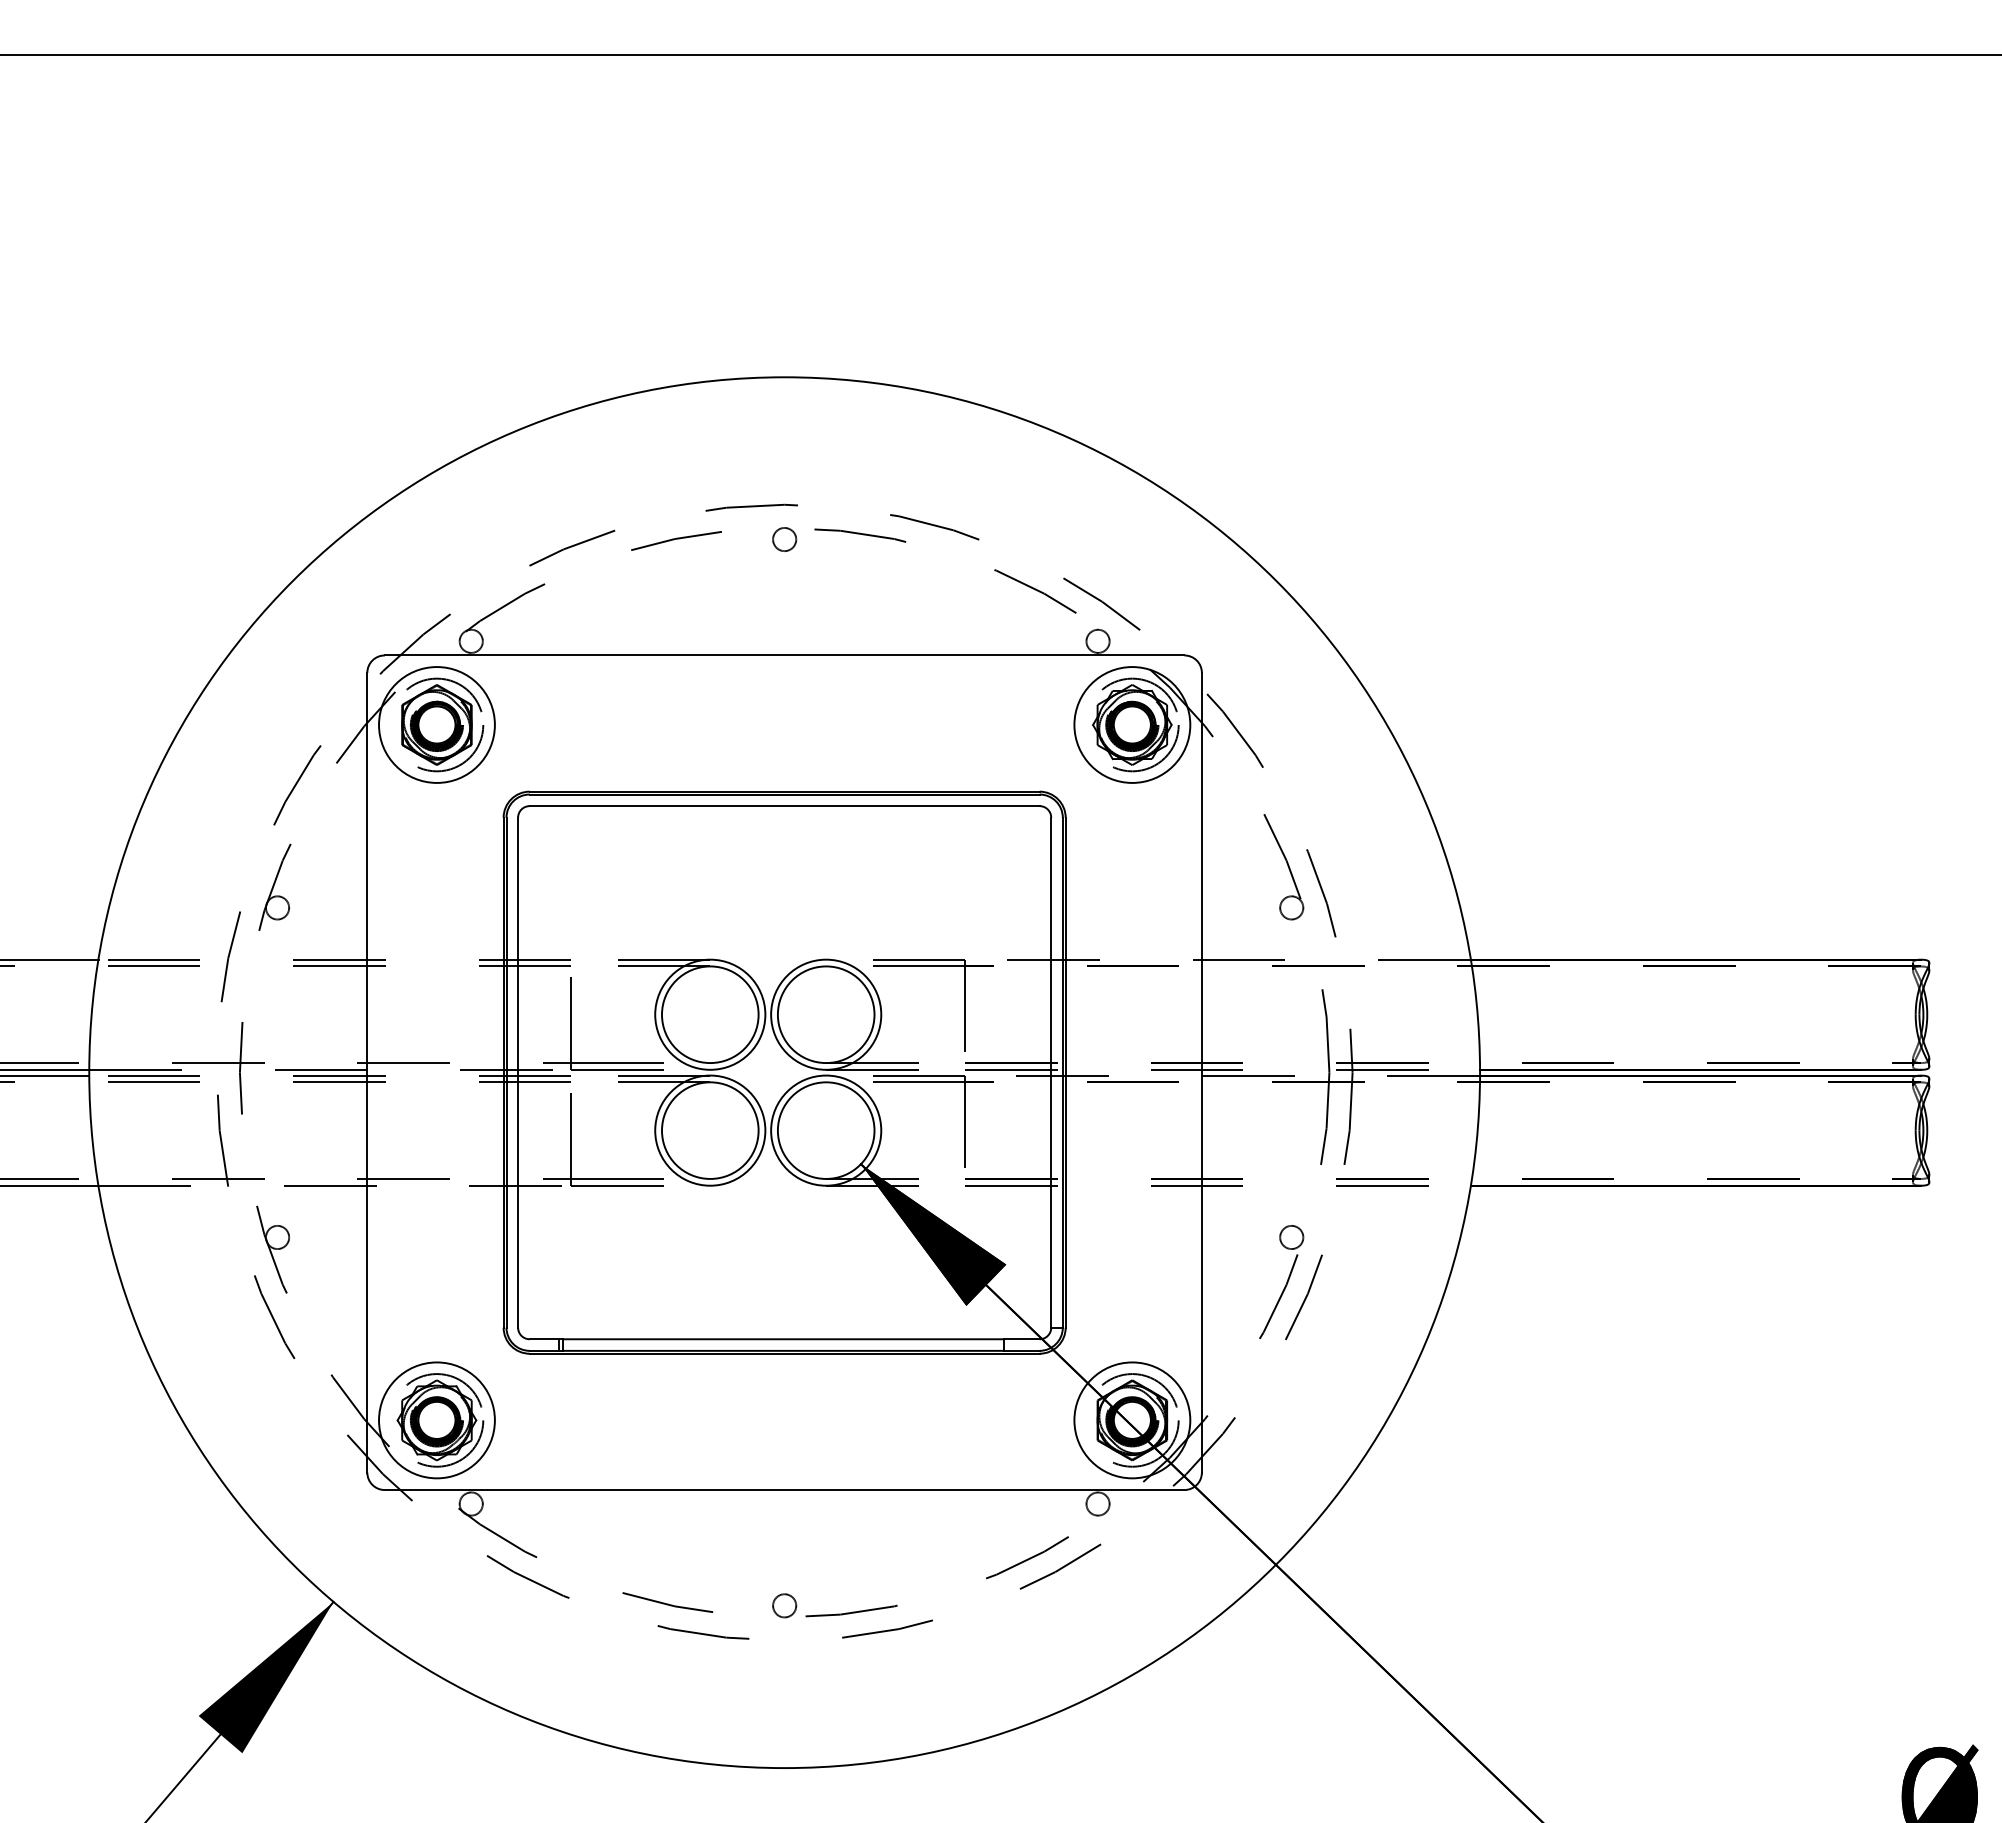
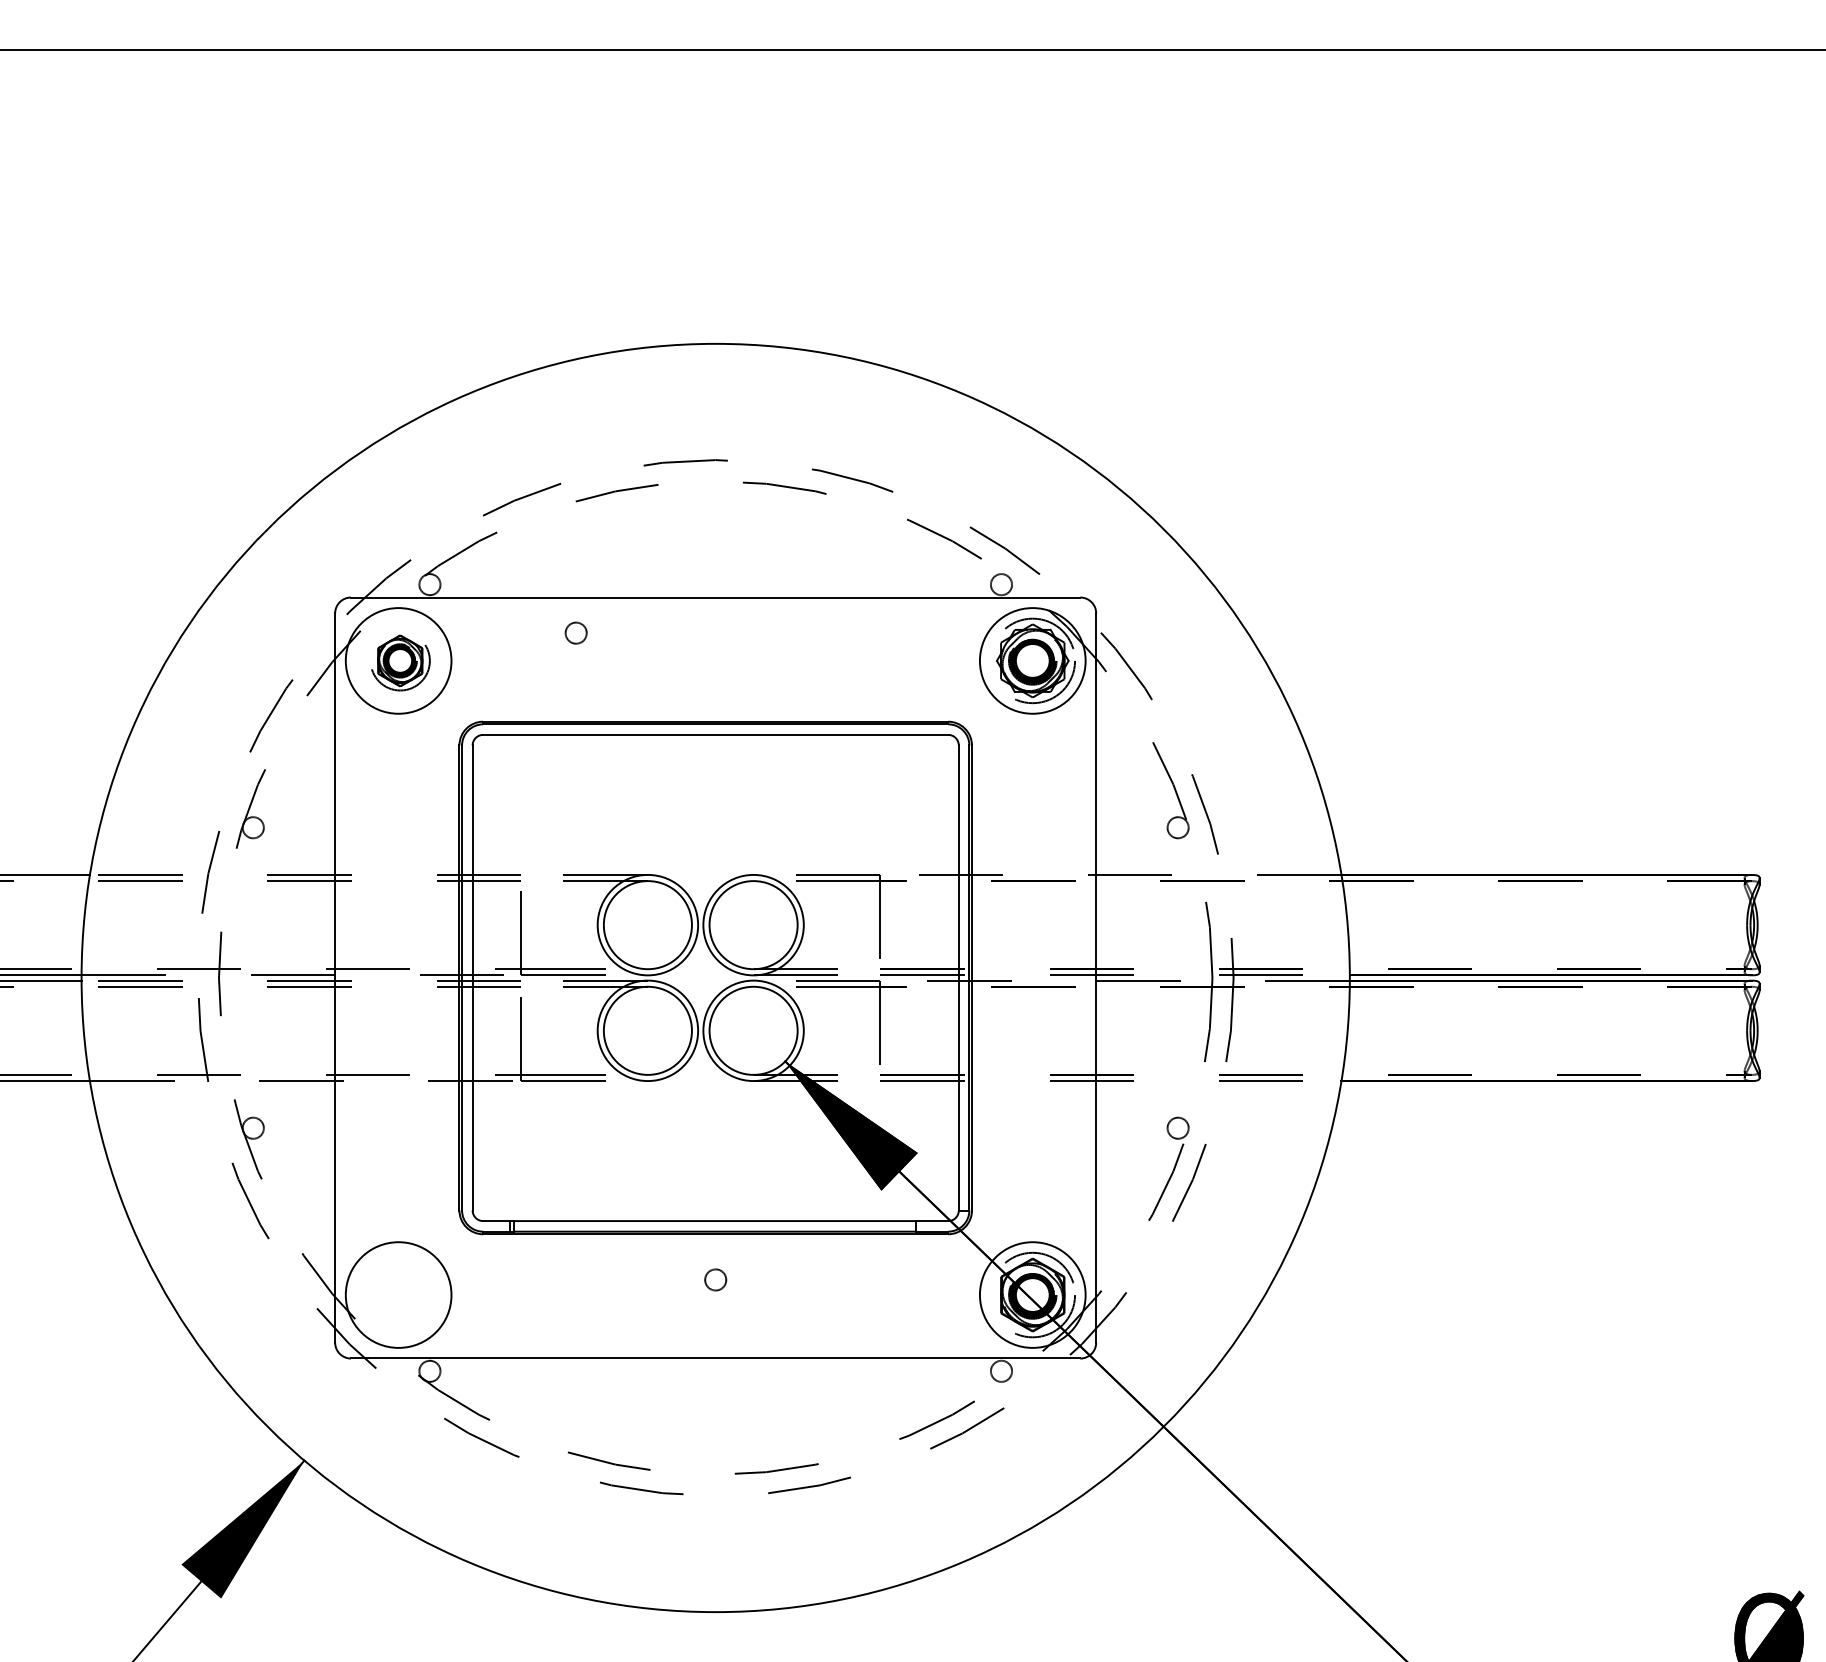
circle: (784, 539) -> (576, 633), moved
part: (442, 724) -> (403, 660), size x0.7
part: (440, 1420) -> (401, 1295), removed
circle: (784, 1605) -> (715, 1279), moved

